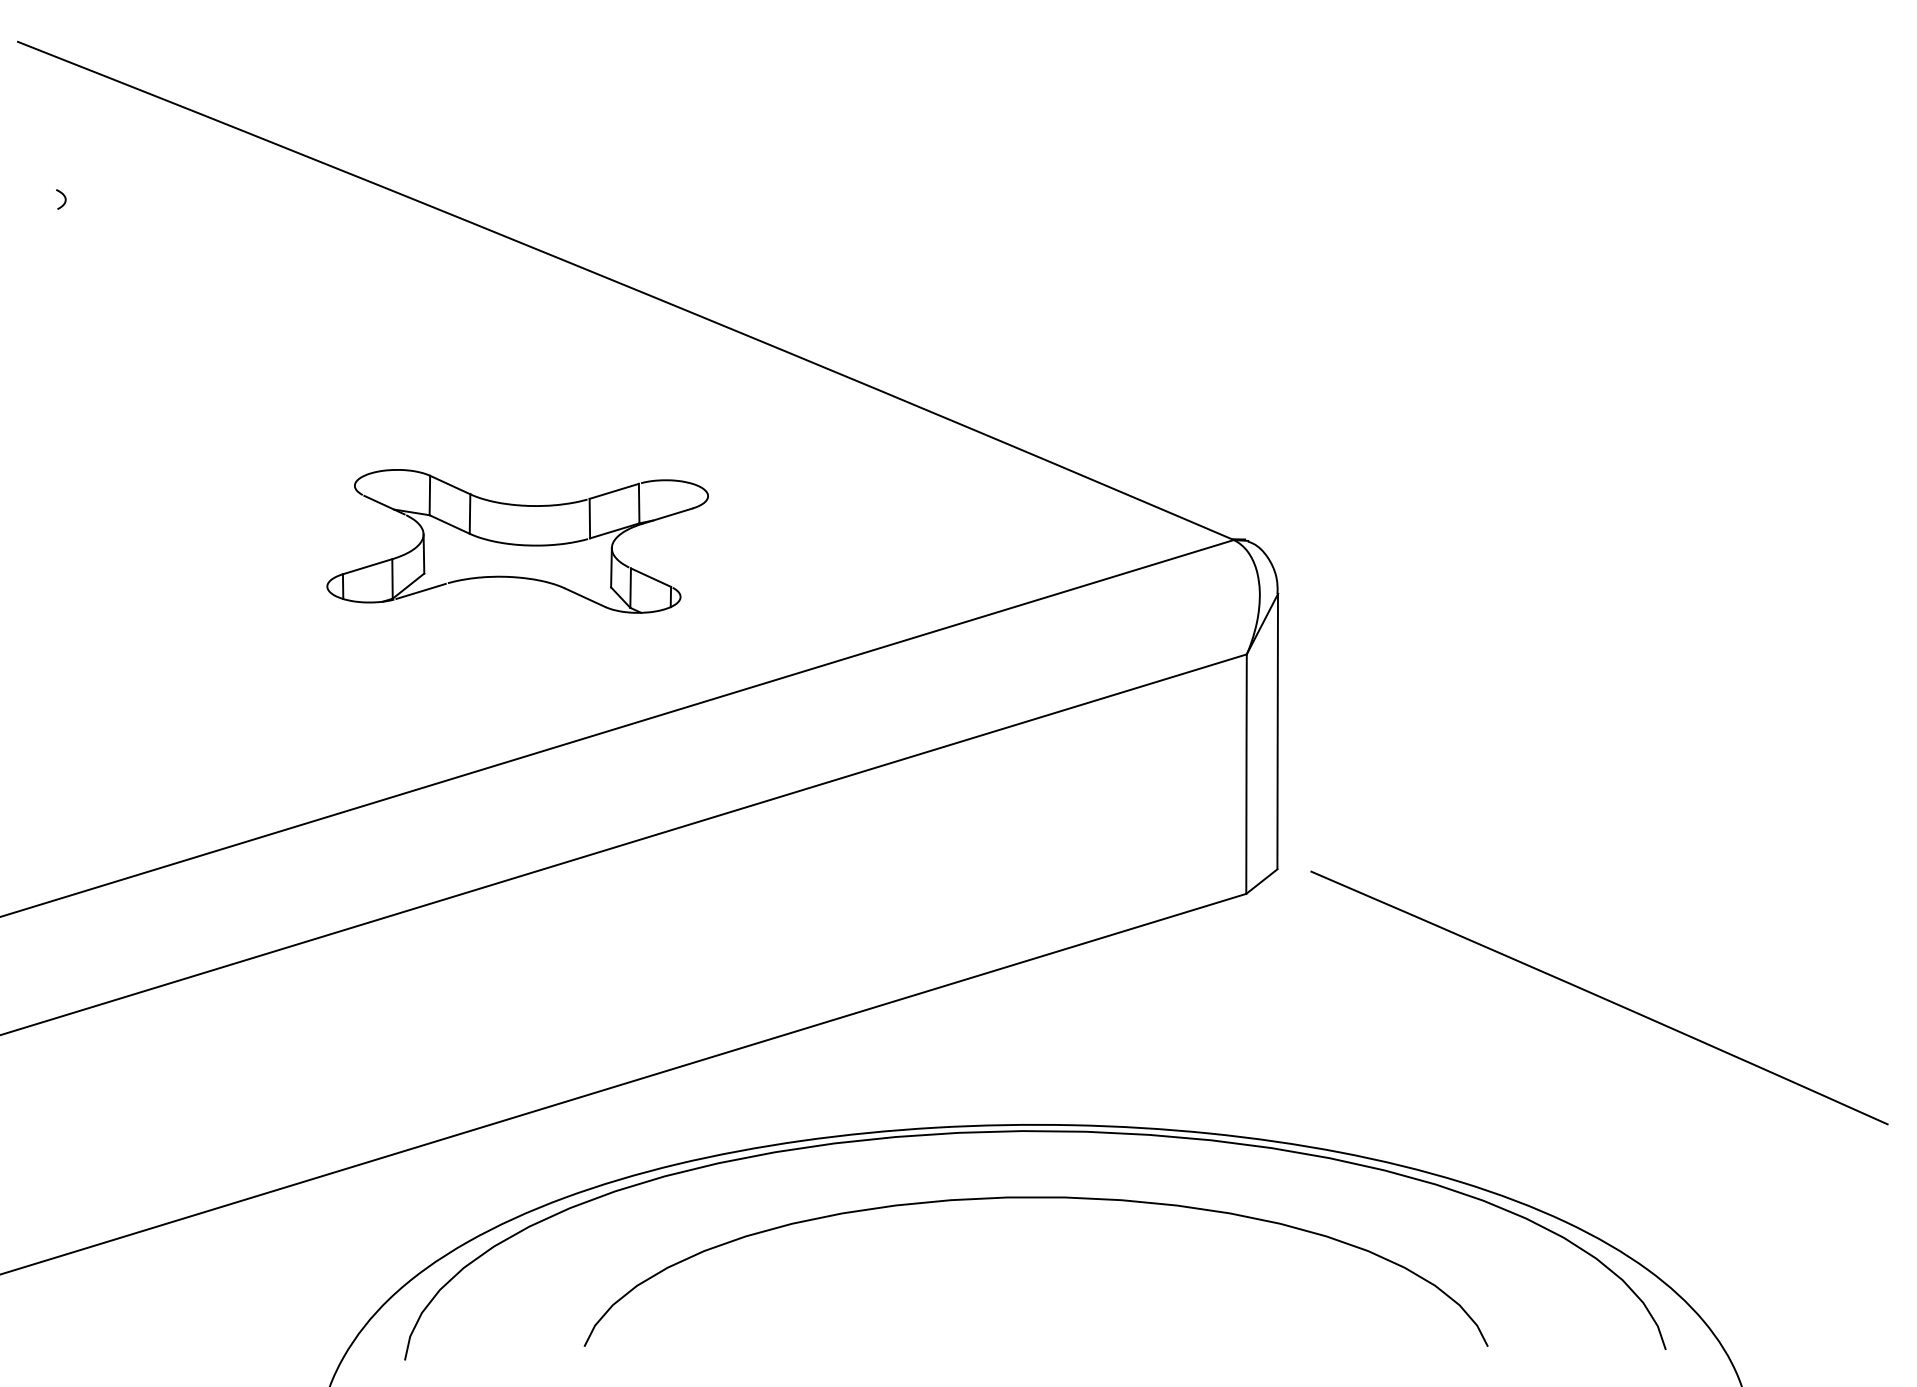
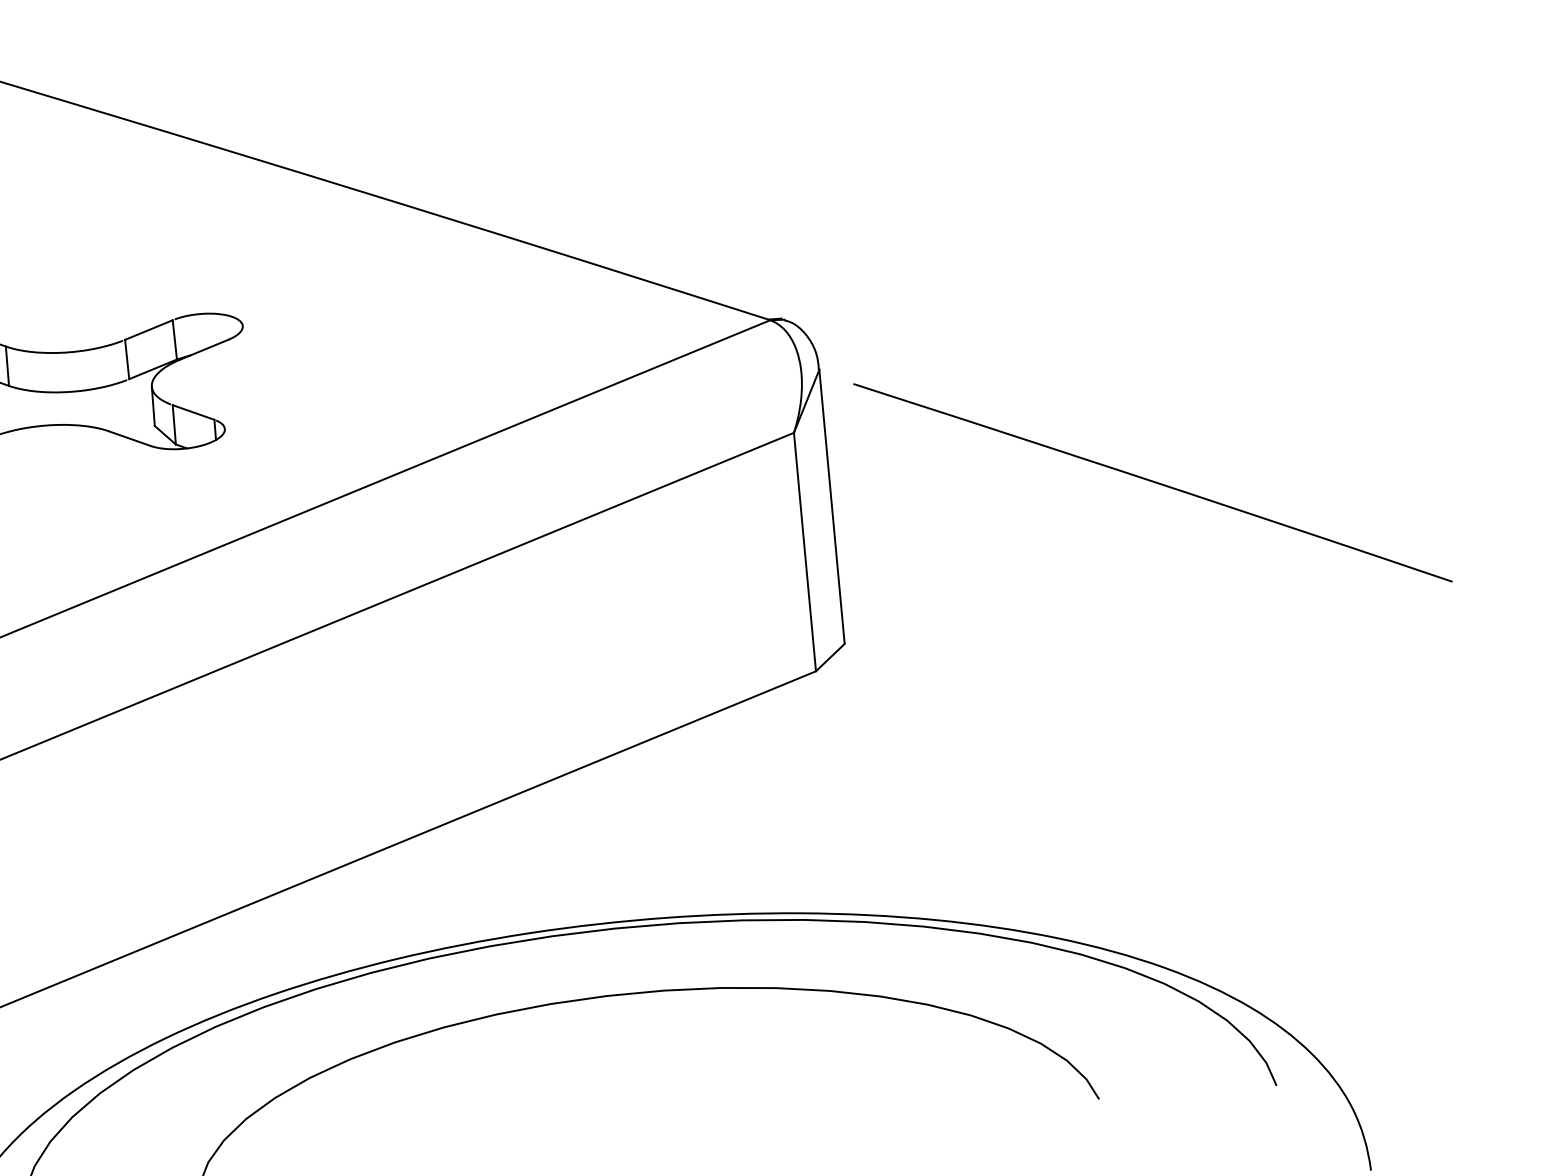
curve: (1599, 997) -> (1152, 482), moved

